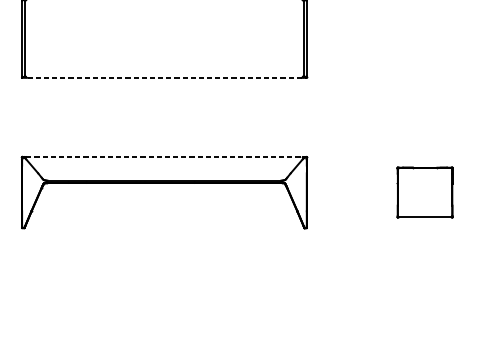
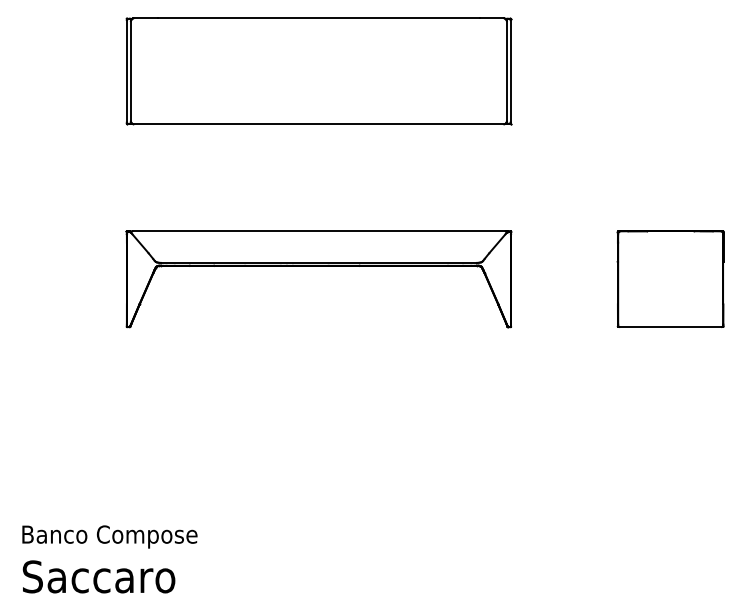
line: (164, 77) -> (318, 124), dashed -> solid
line: (164, 157) -> (319, 231), dashed -> solid
part: (425, 192) -> (670, 278), size x1.43

